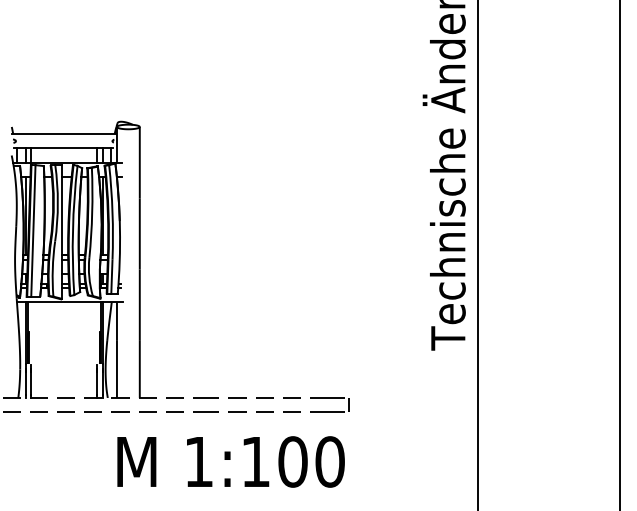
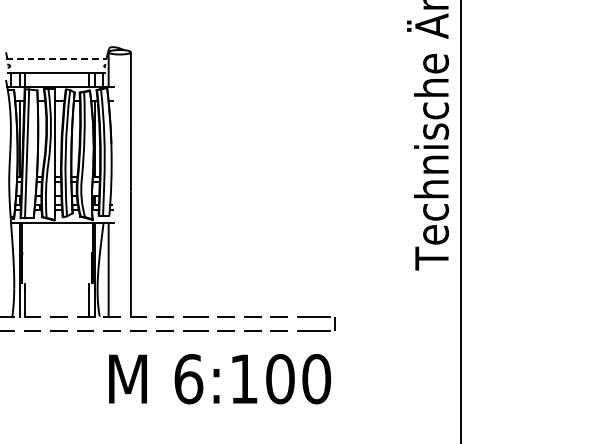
line: (63, 134) -> (56, 59), solid -> dashed
text: (198, 461) -> (188, 378), 1:100 -> 6:100

